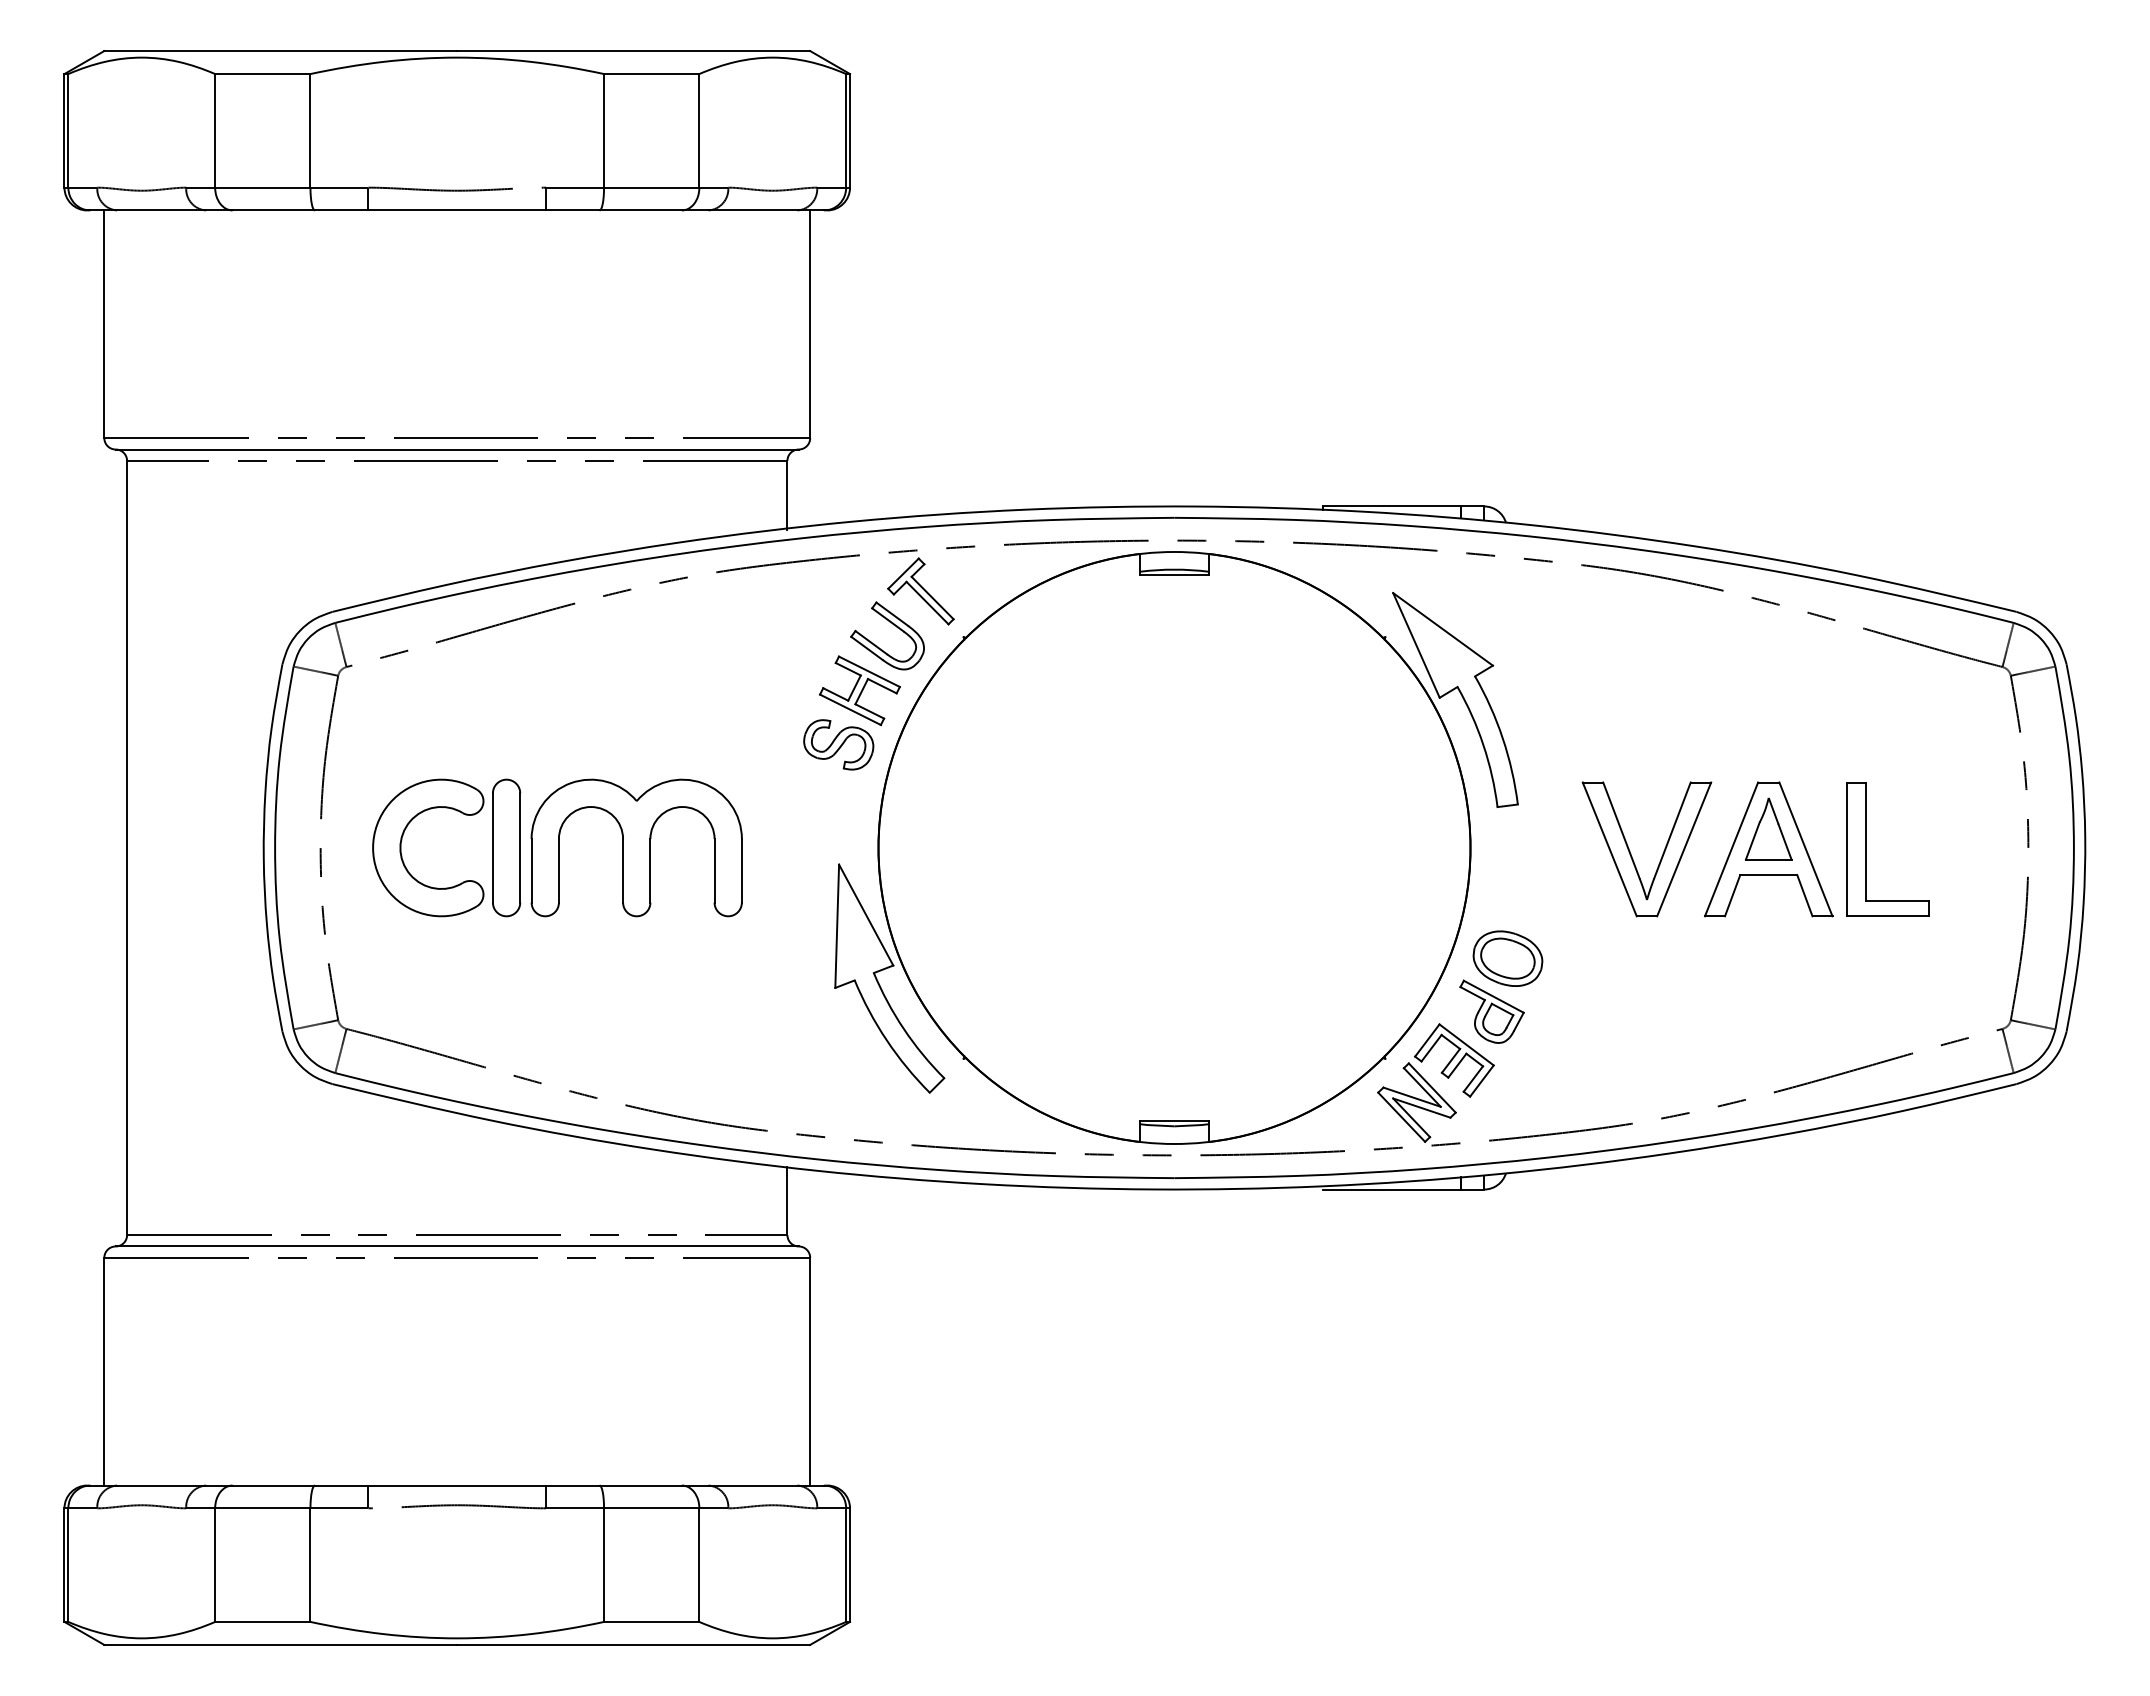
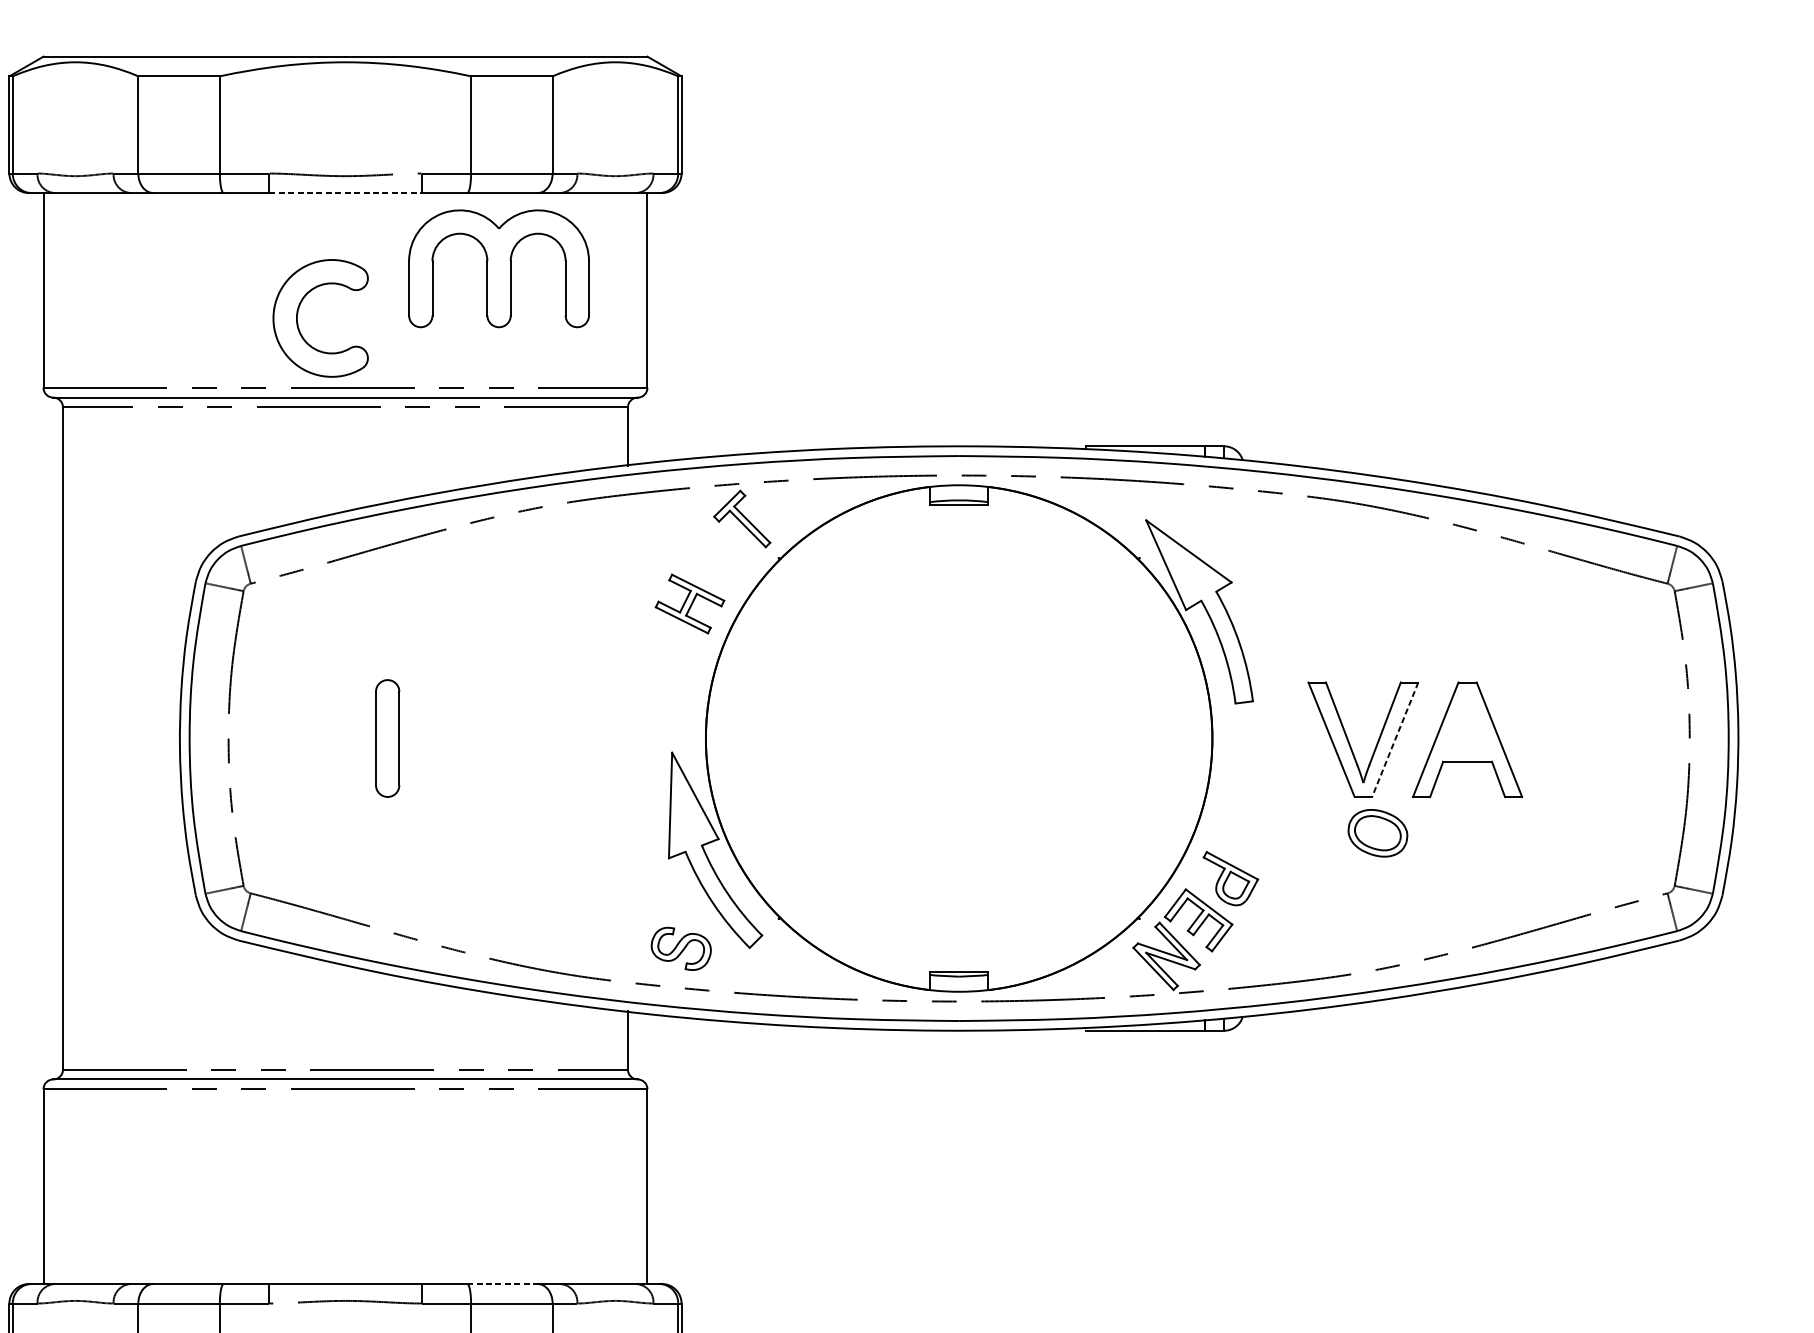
line: (457, 210) -> (345, 193), solid -> dashed
part: (893, 625) -> (718, 548), removed
part: (838, 744) -> (681, 948), moved
part: (1768, 828) -> (1467, 721), removed
part: (402, 840) -> (298, 312), moved
part: (636, 847) -> (498, 268), moved
line: (1683, 849) -> (1394, 739), solid -> dashed
part: (1866, 849) -> (1551, 739), removed
part: (1507, 958) -> (1377, 833), moved
line: (641, 1485) -> (503, 1283), solid -> dashed

